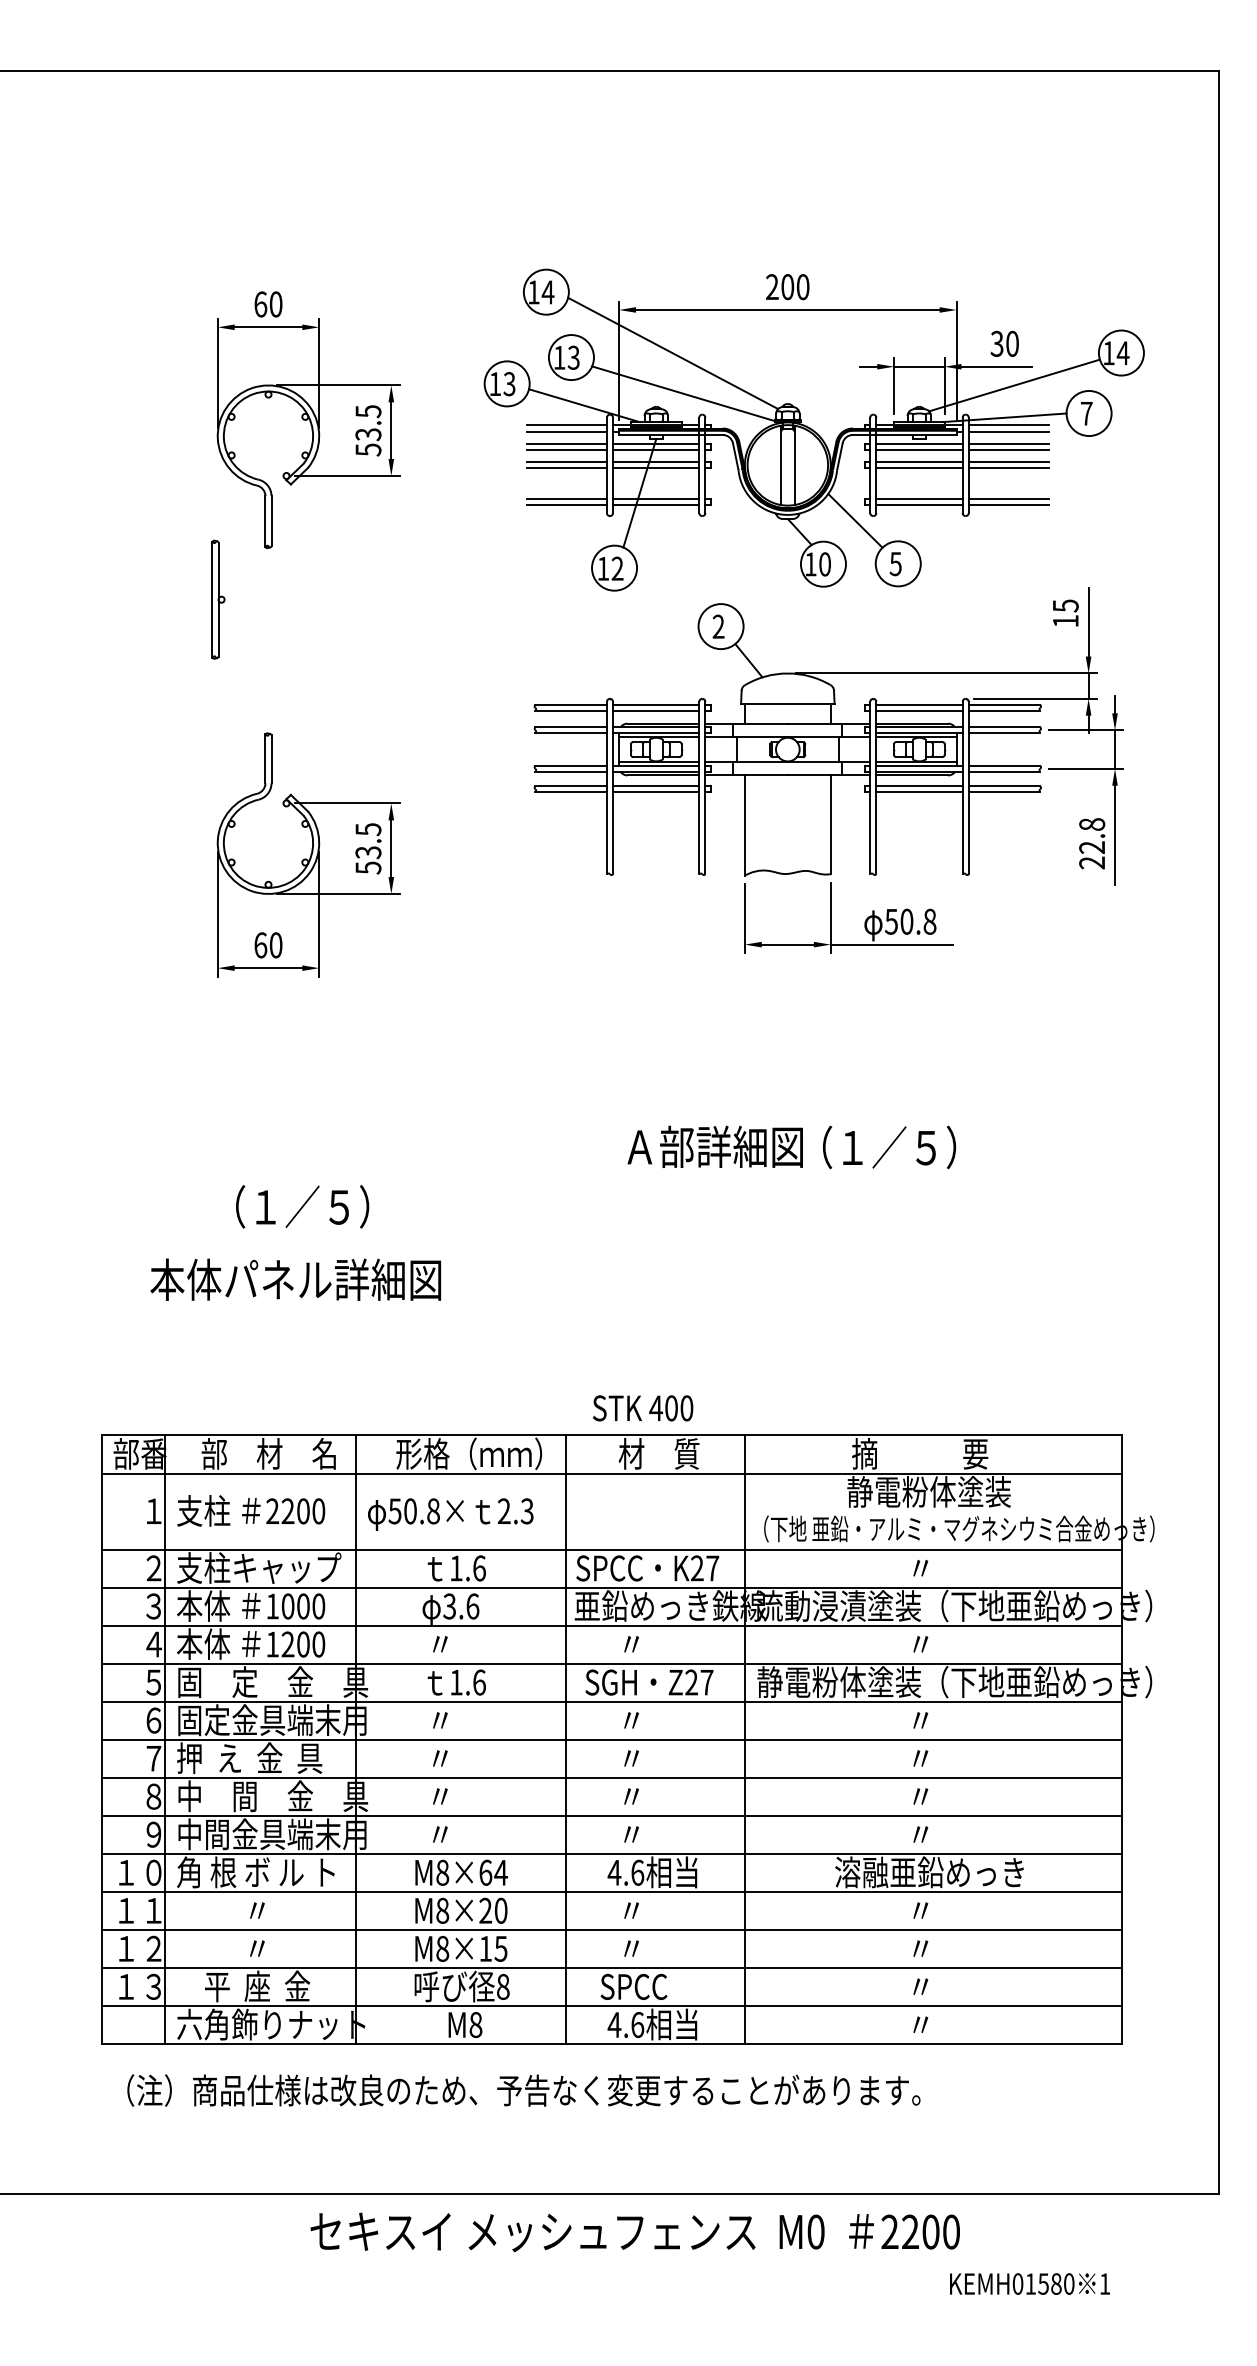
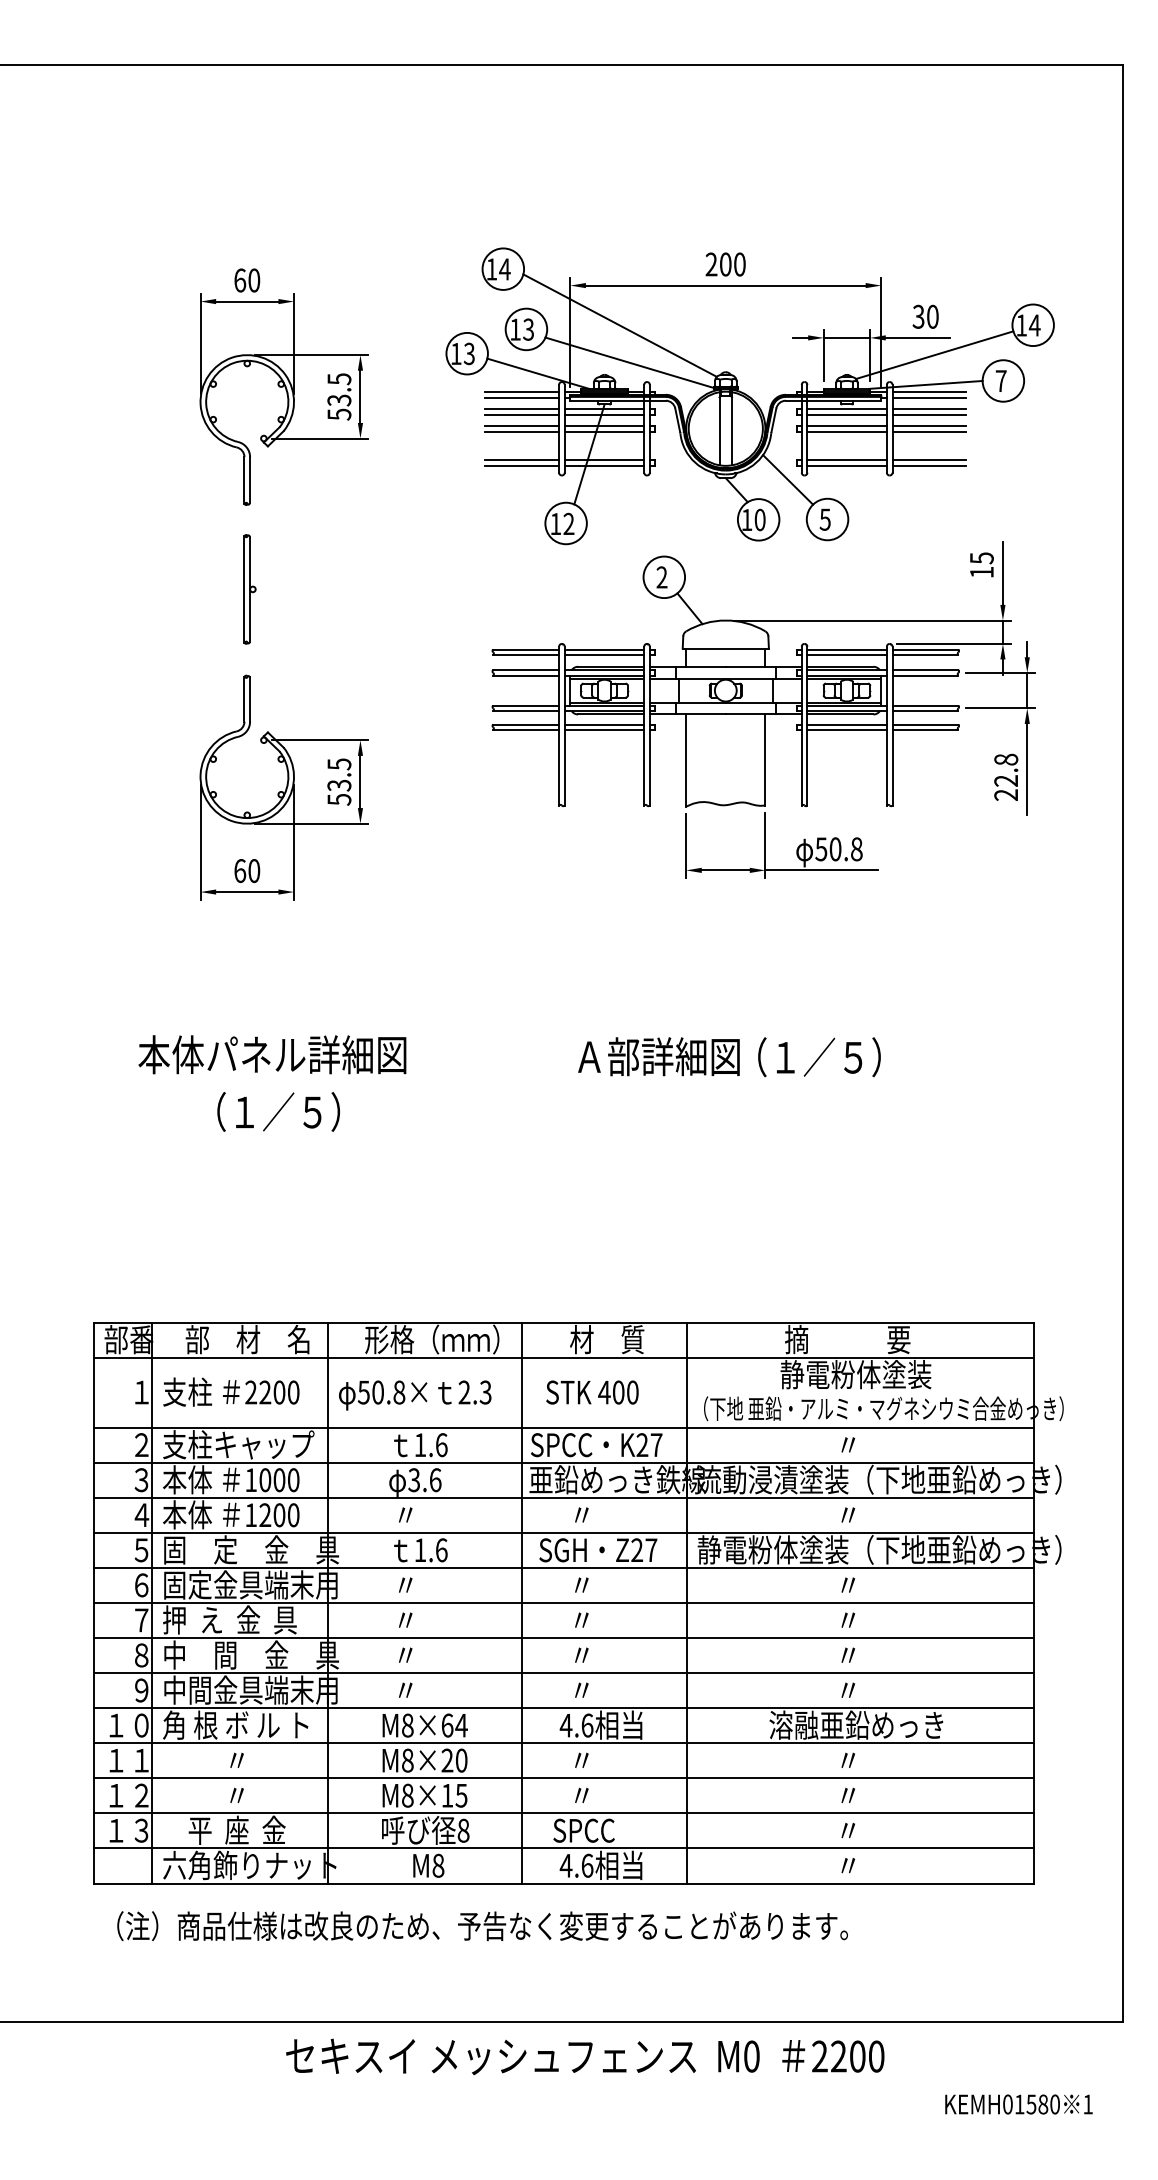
part: (218, 599) -> (250, 589), moved
text: (295, 1279) -> (272, 1054), moved
text: (643, 1408) -> (592, 1392), moved
text: (1029, 2283) -> (1018, 2104), moved

